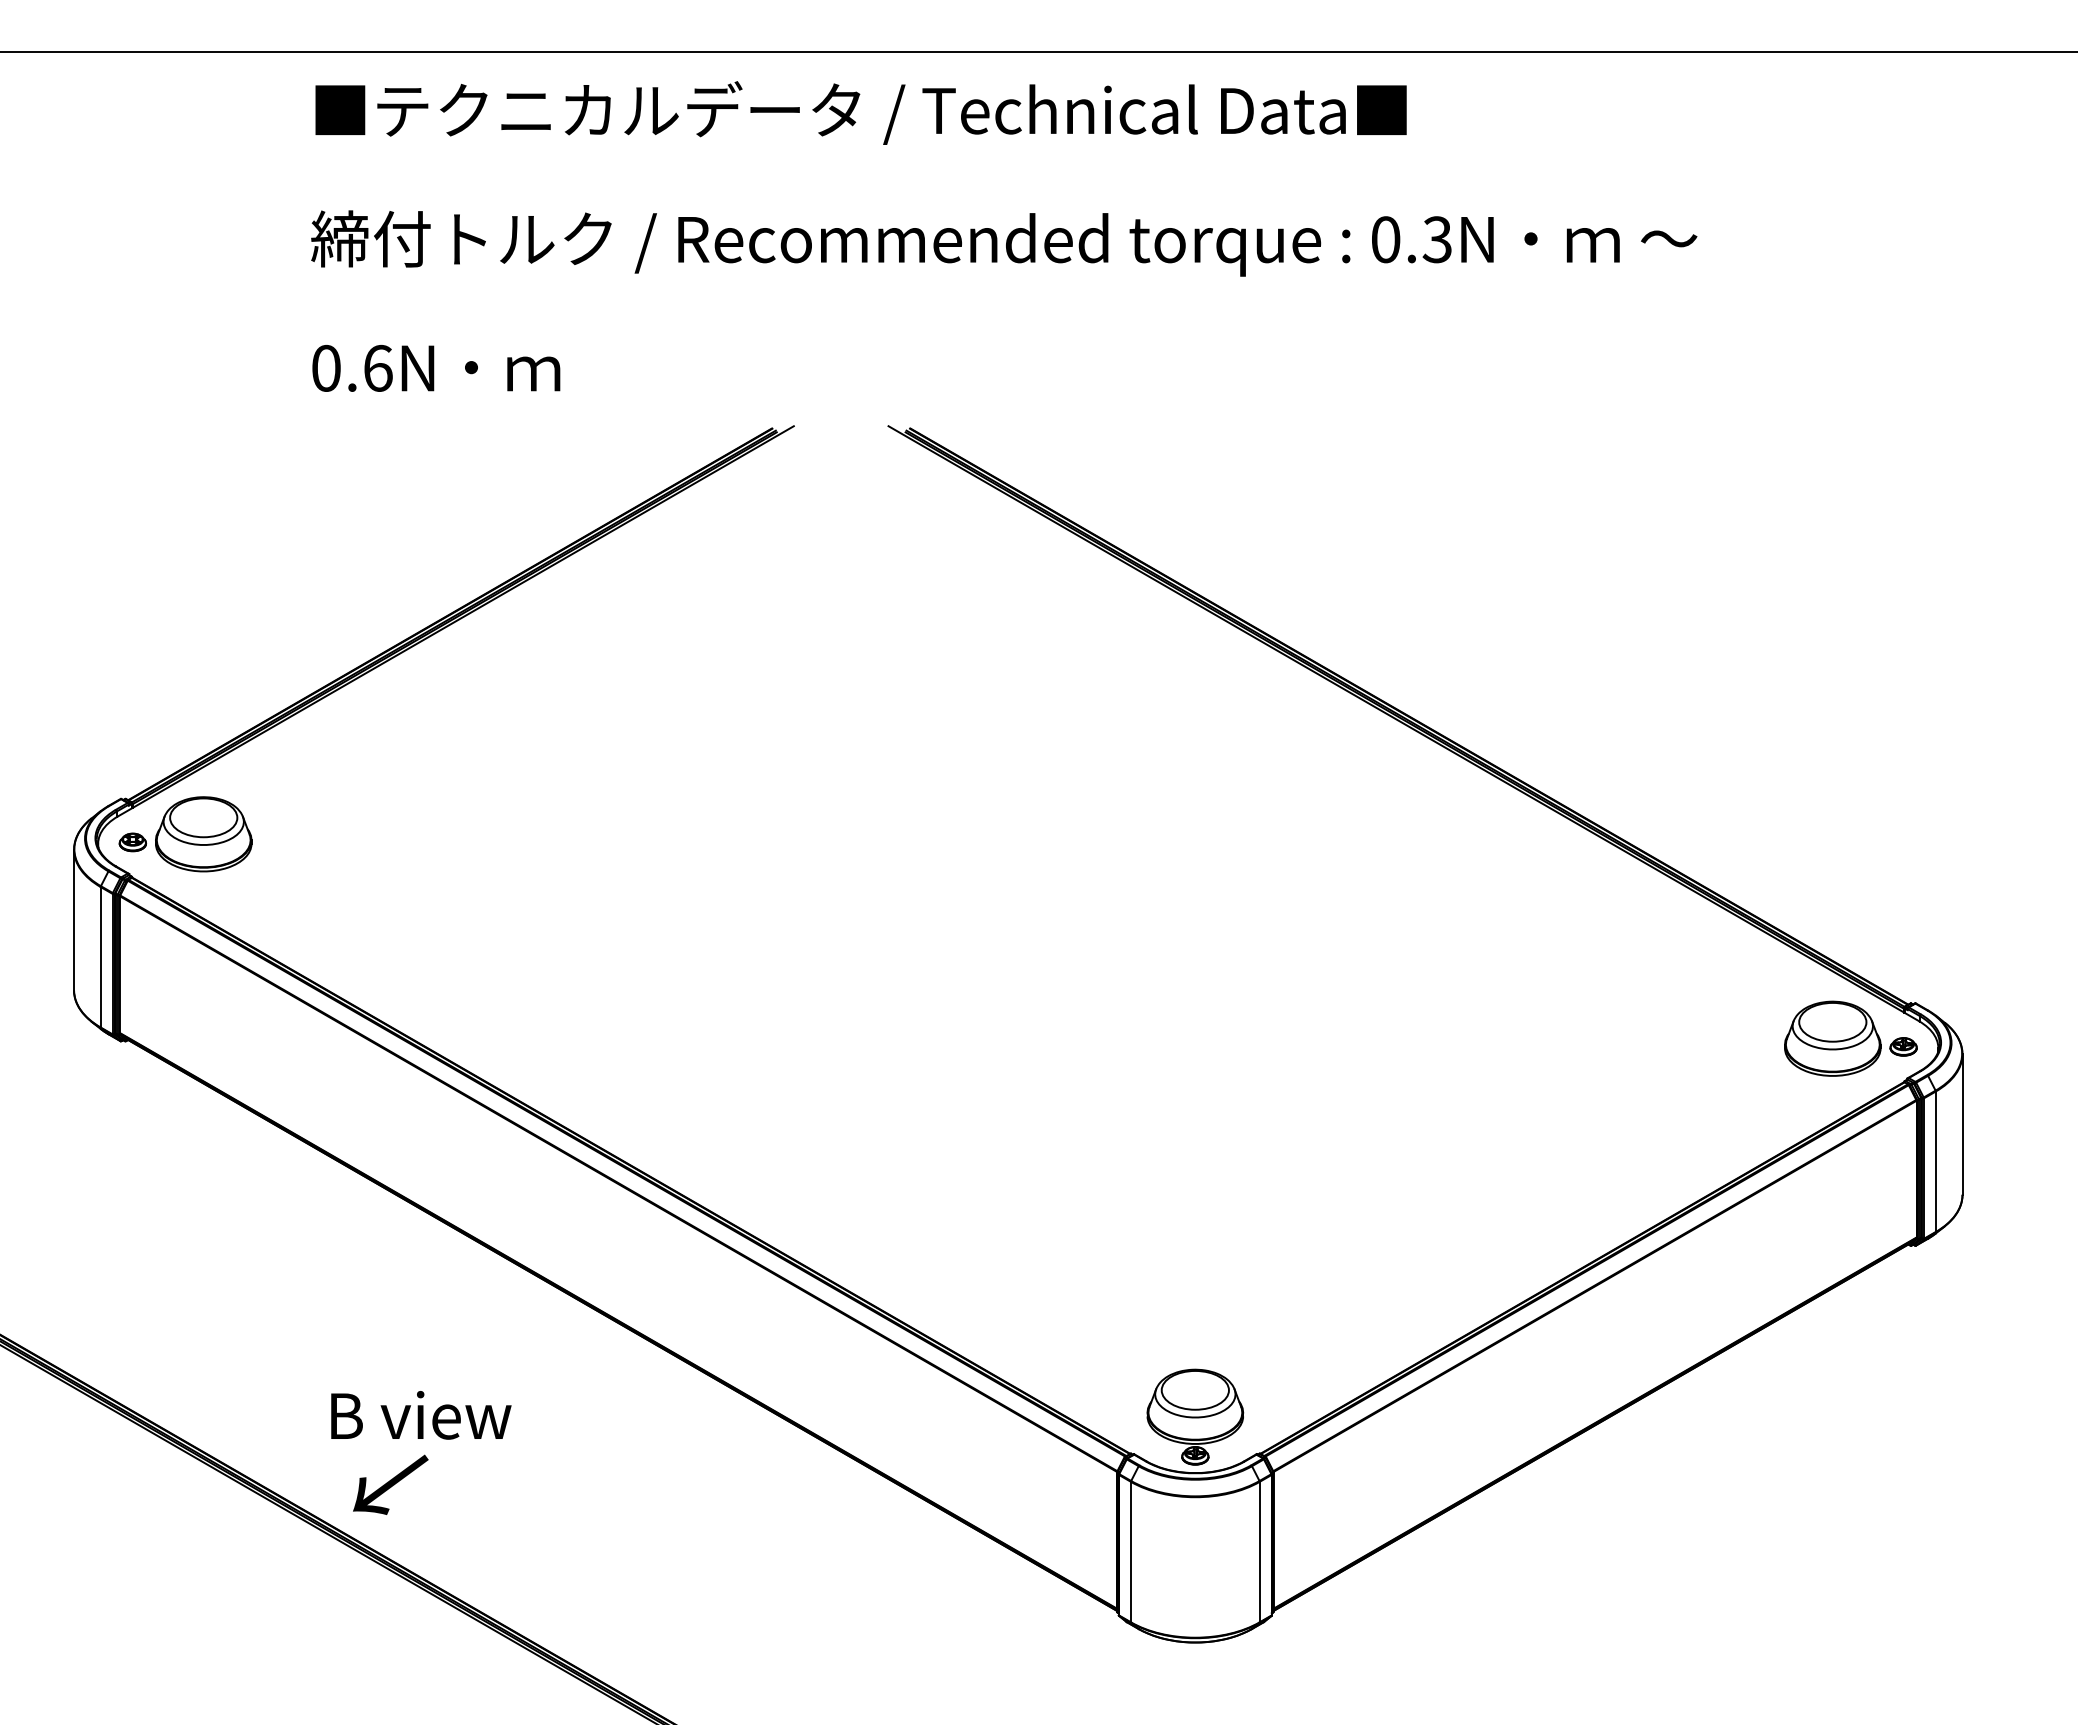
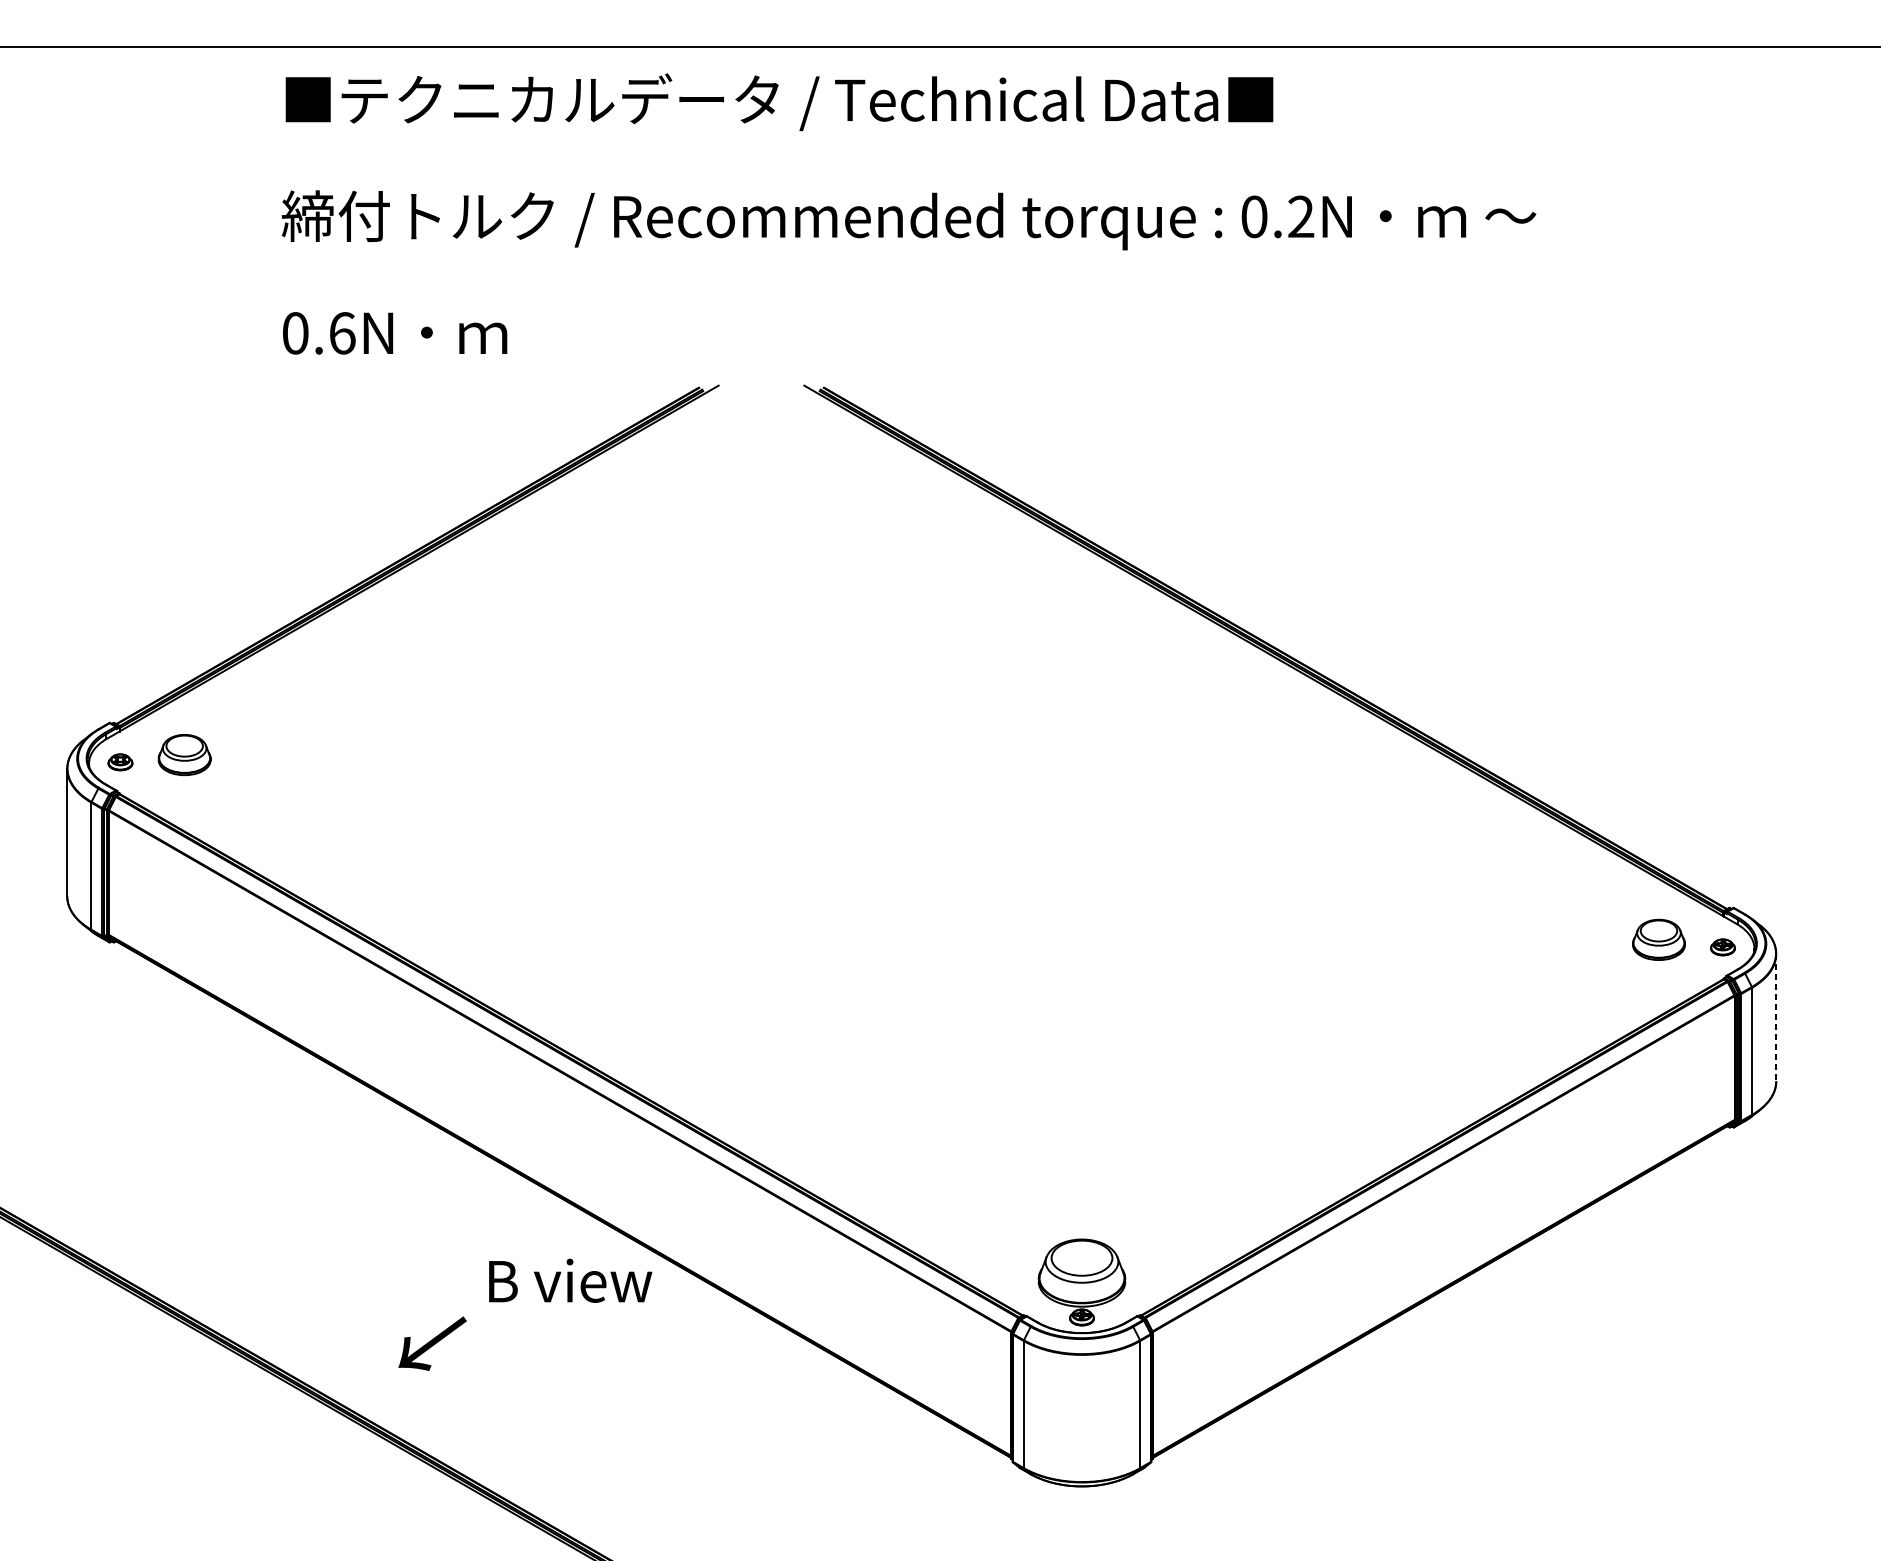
text: (1436, 239) -> (1300, 216), 0.3N -> 0.2N
part: (203, 834) -> (184, 755), size x0.6
part: (1832, 1038) -> (1658, 939), size x0.6
line: (1962, 1125) -> (1776, 1018), solid -> dashed
text: (421, 1415) -> (570, 1280), moved
text: (390, 1484) -> (432, 1343), moved

